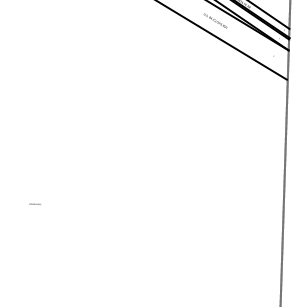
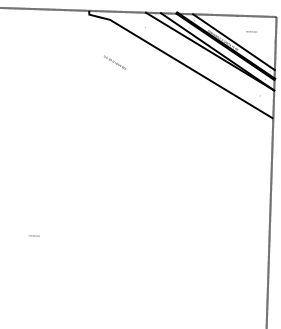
text: (215, 20) -> (114, 62), moved

